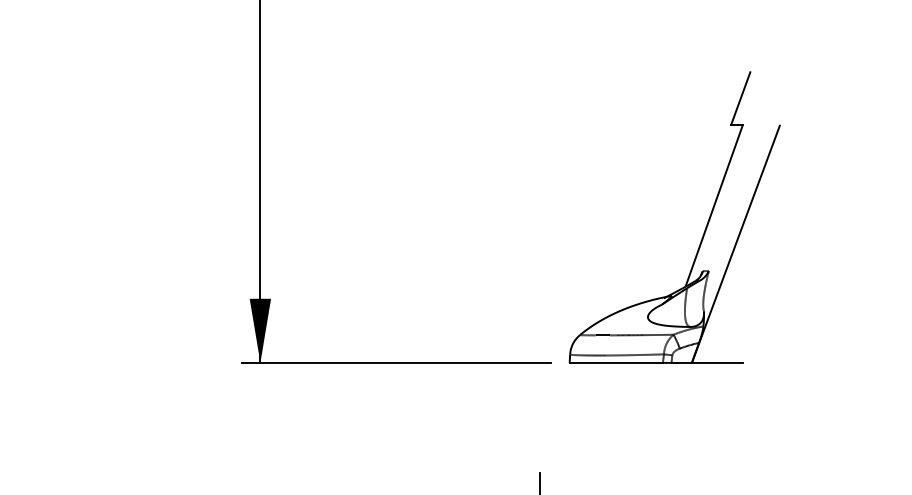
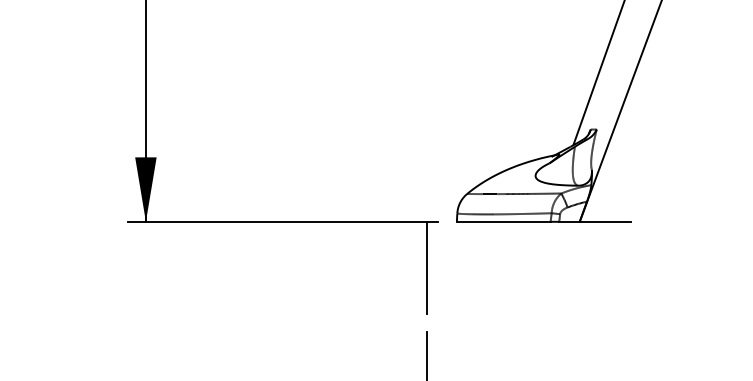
line: (539, 408) -> (426, 267), added

